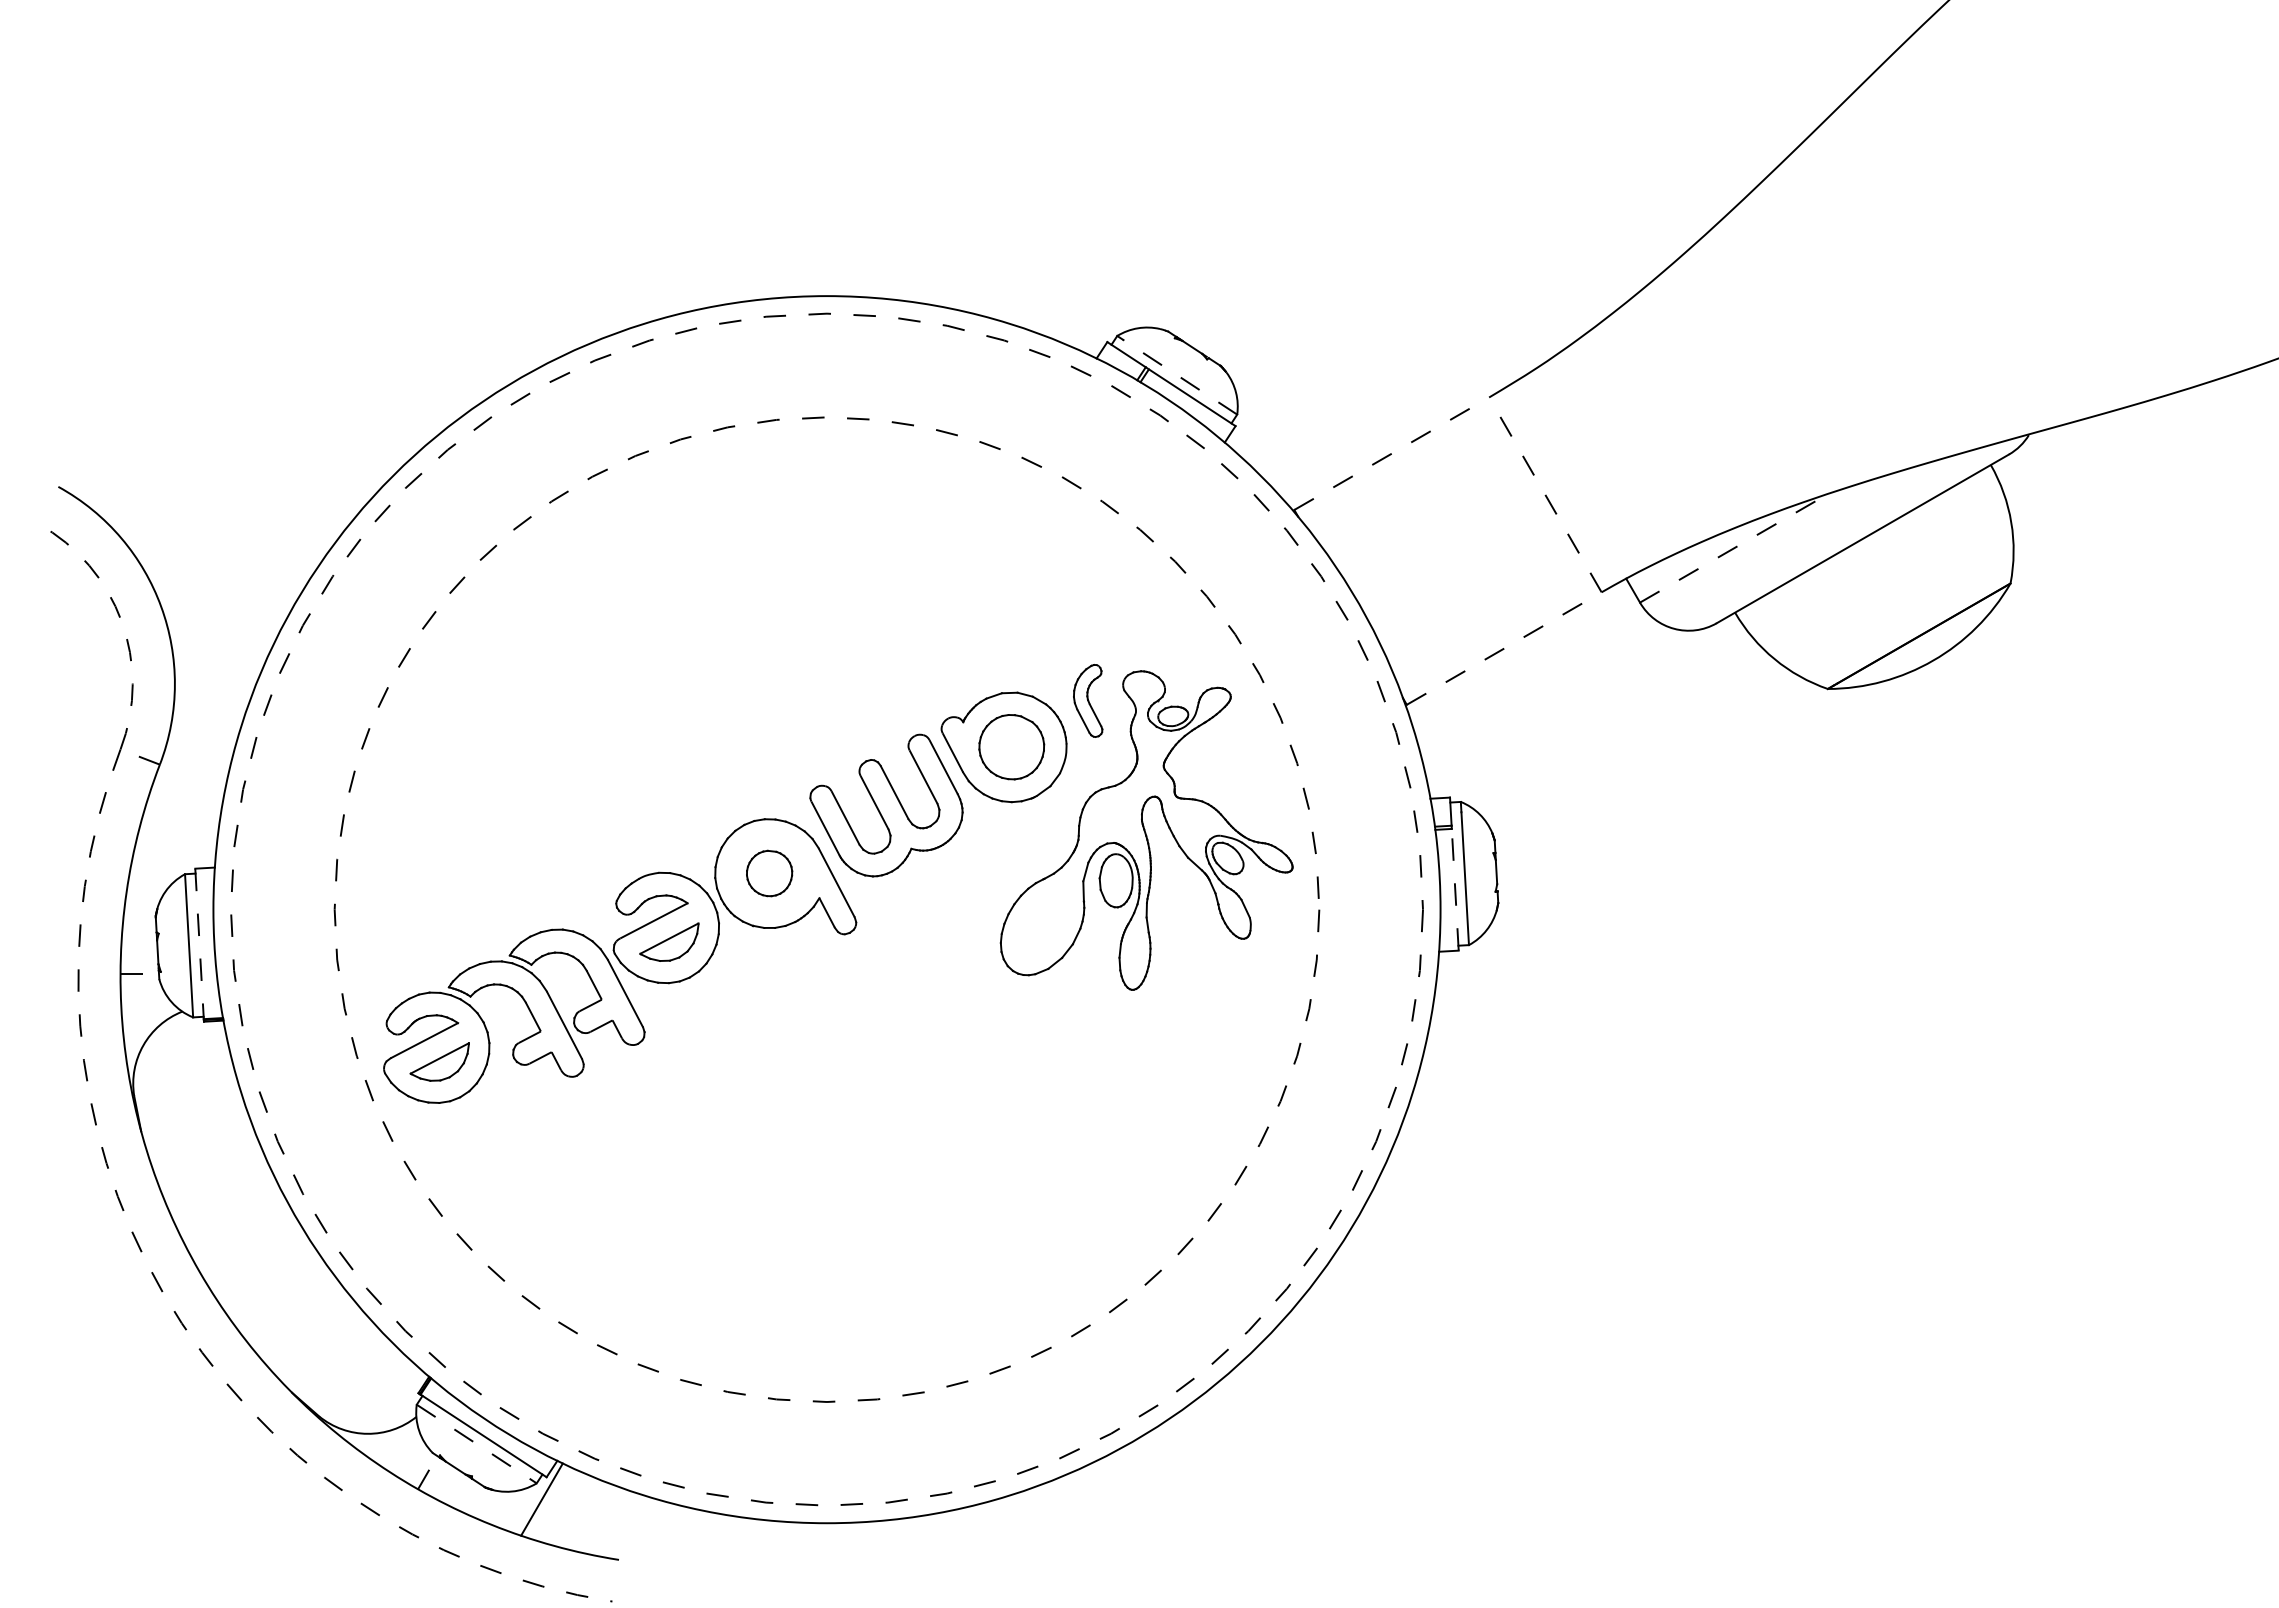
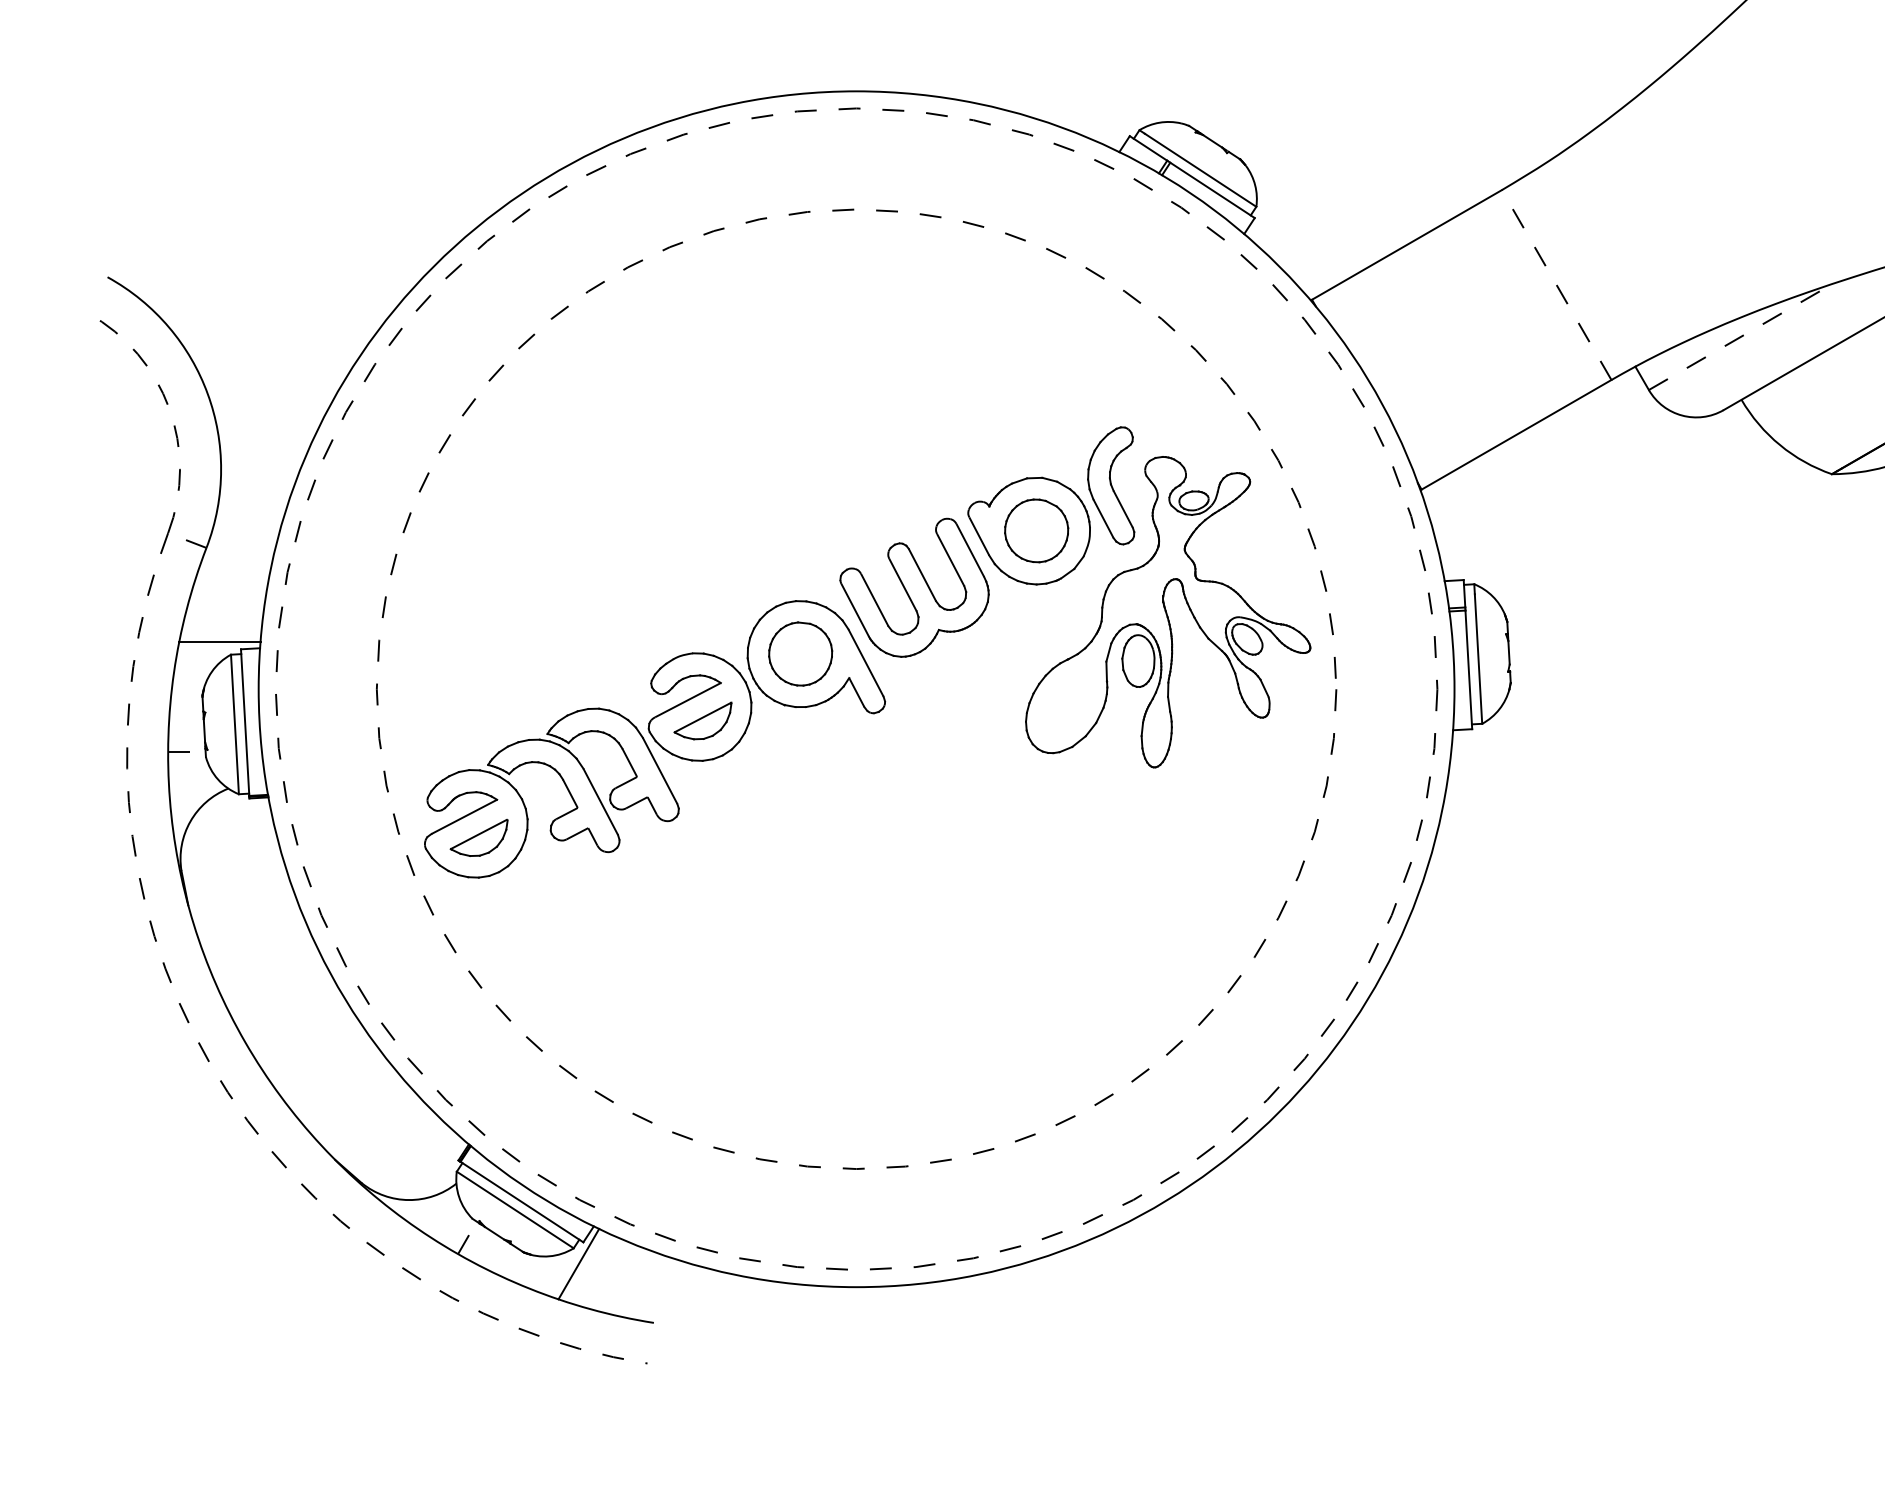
line: (1179, 376) -> (1200, 169), dashed -> solid
line: (1392, 453) -> (1407, 244), dashed -> solid
line: (1504, 648) -> (1516, 434), dashed -> solid
part: (1087, 700) -> (1110, 485), size x1.67
line: (173, 861) -> (219, 642), added
part: (769, 873) -> (800, 654), size x1.43
line: (1455, 889) -> (1469, 669), dashed -> solid
line: (199, 944) -> (245, 723), dashed -> solid
line: (476, 1444) -> (515, 1210), dashed -> solid

